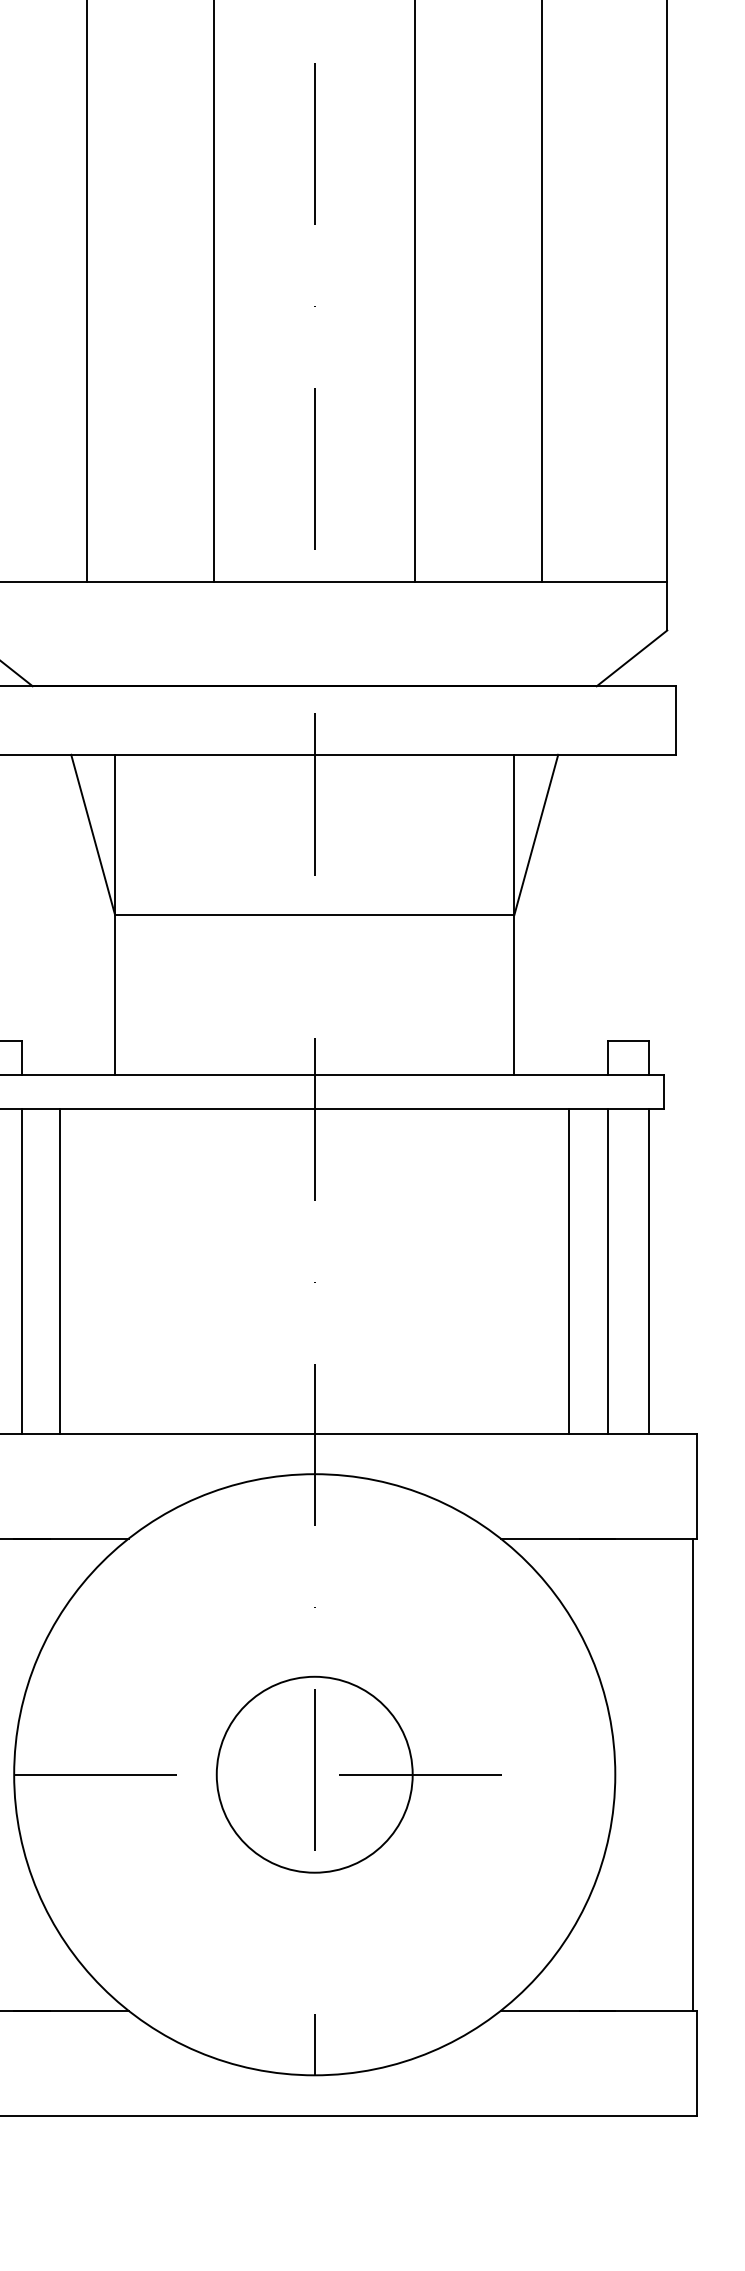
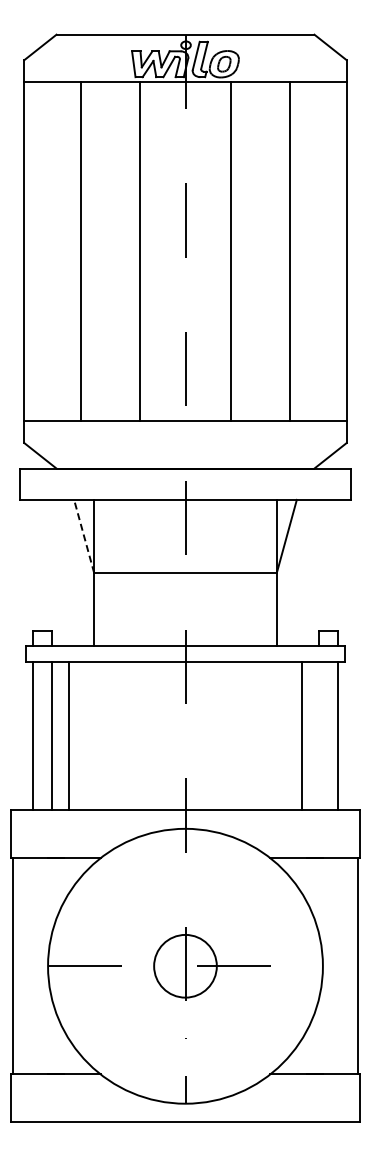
line: (93, 834) -> (84, 536), solid -> dashed
line: (607, 1270) -> (319, 735), removed
circle: (314, 1775) -> (185, 966), size x0.7

